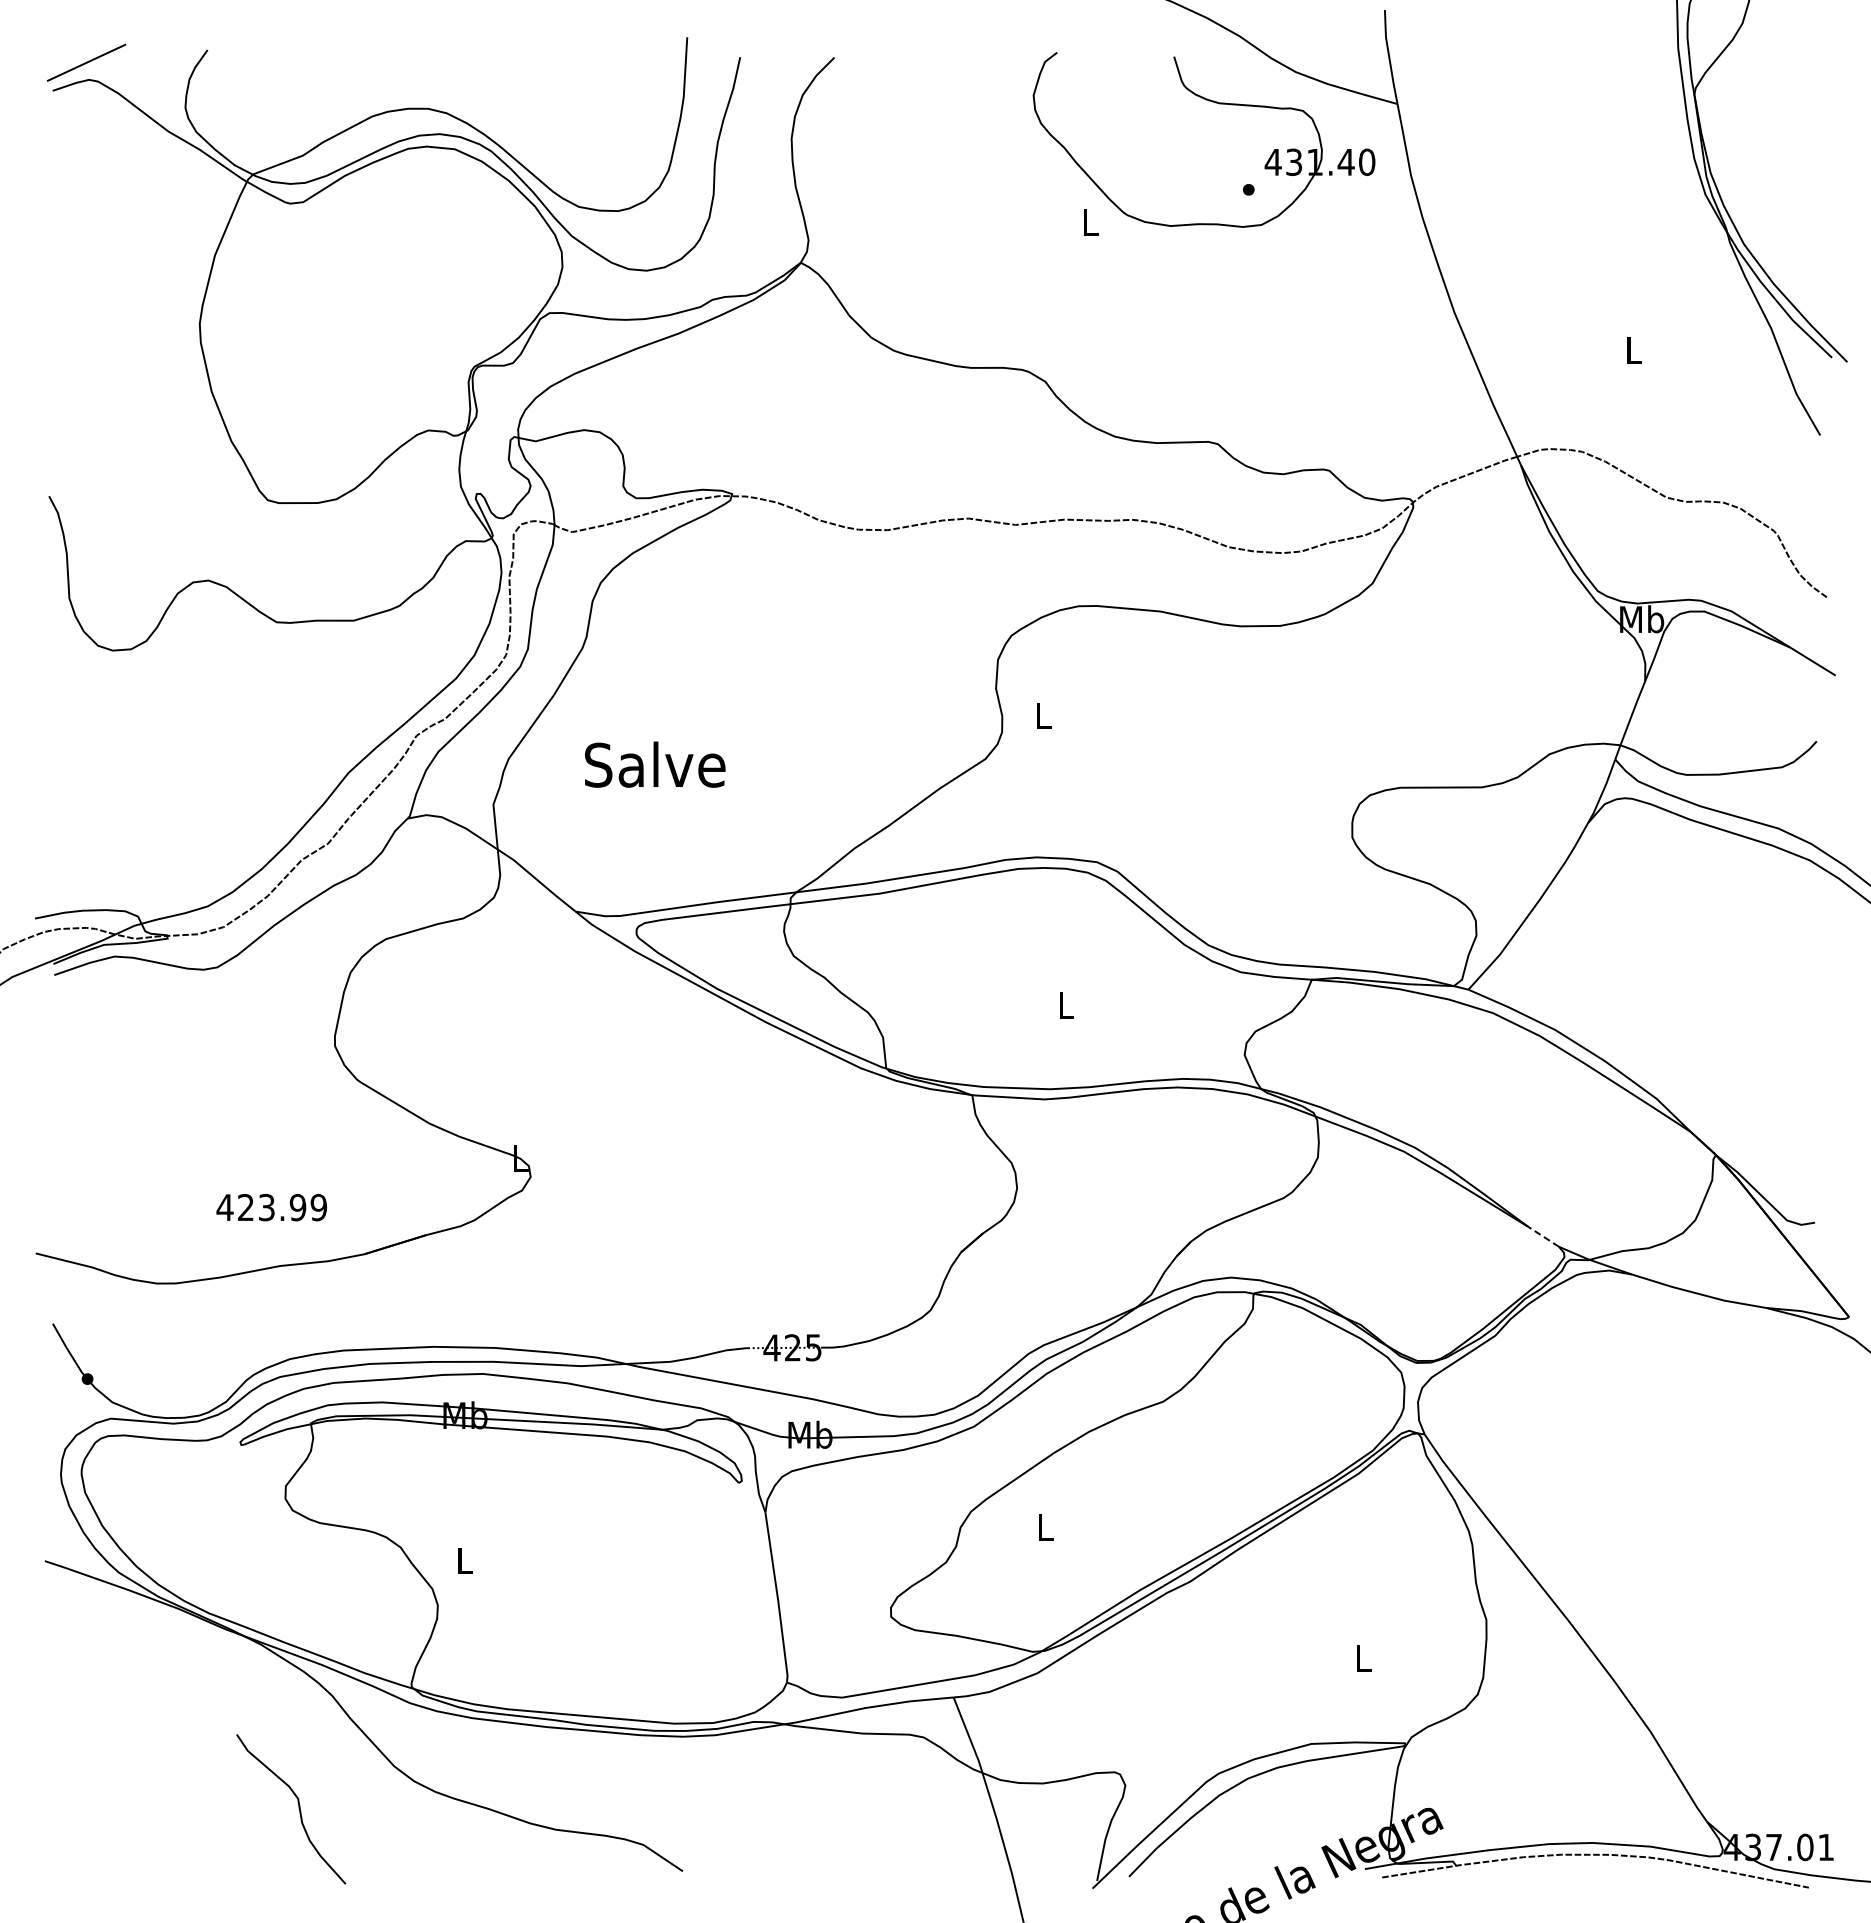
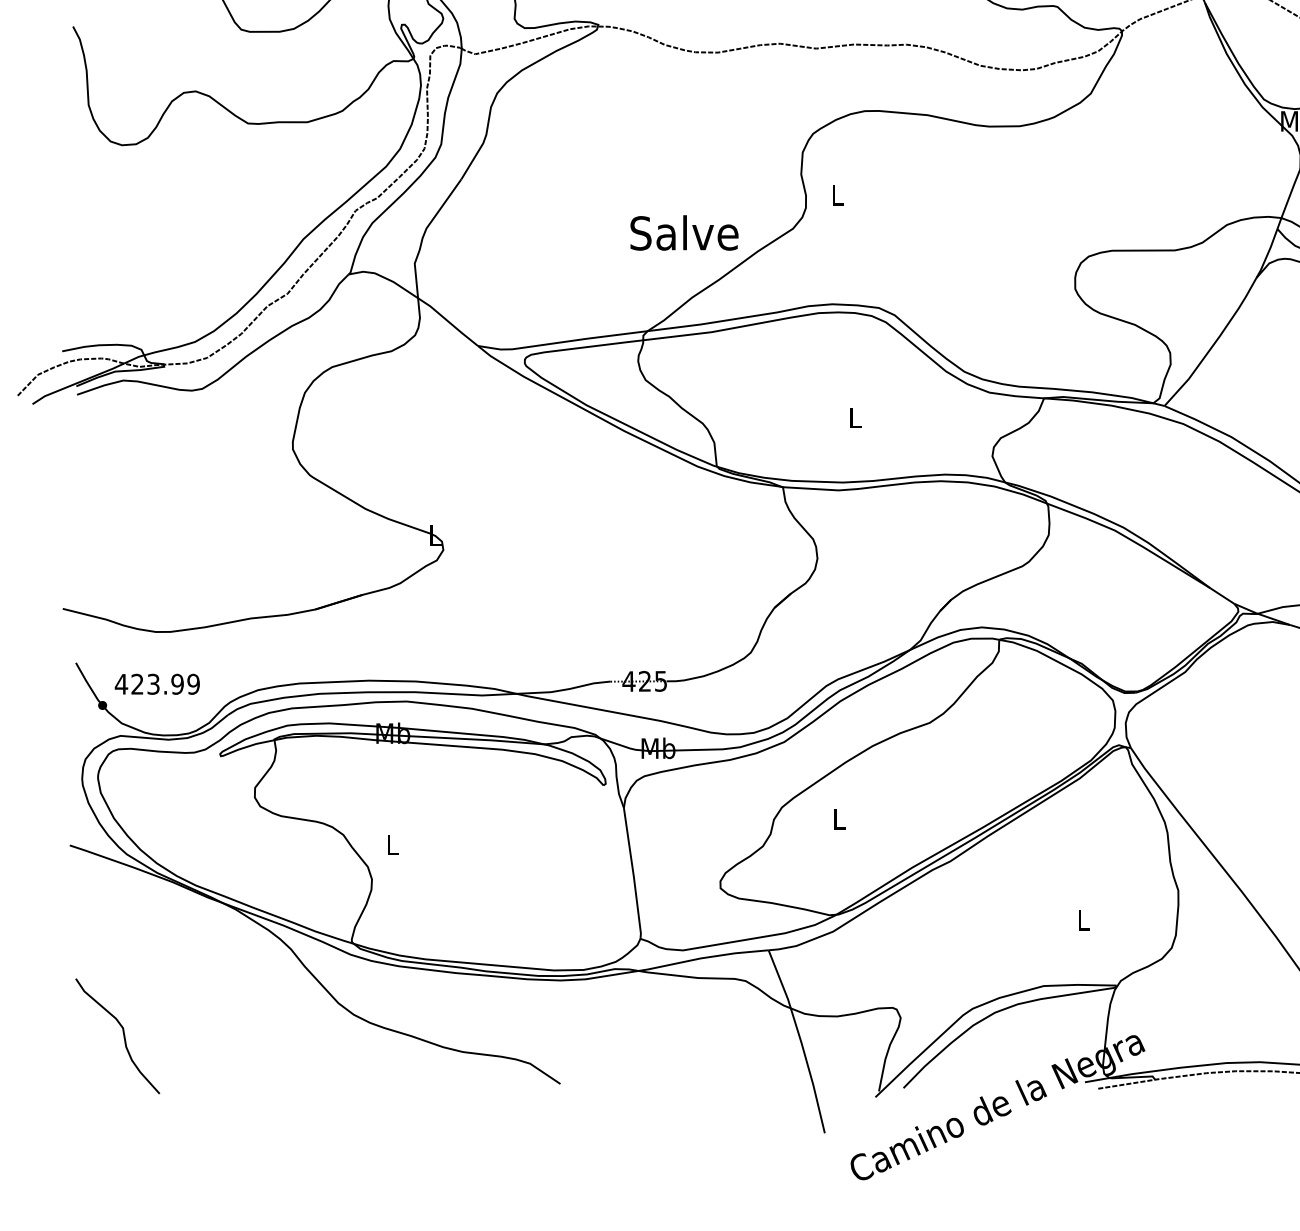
text: (655, 764) -> (684, 232), moved
text: (271, 1207) -> (157, 684), moved
line: (1543, 1236) -> (1222, 595), dashed -> solid
curve: (298, 1808) -> (123, 1035), moved

